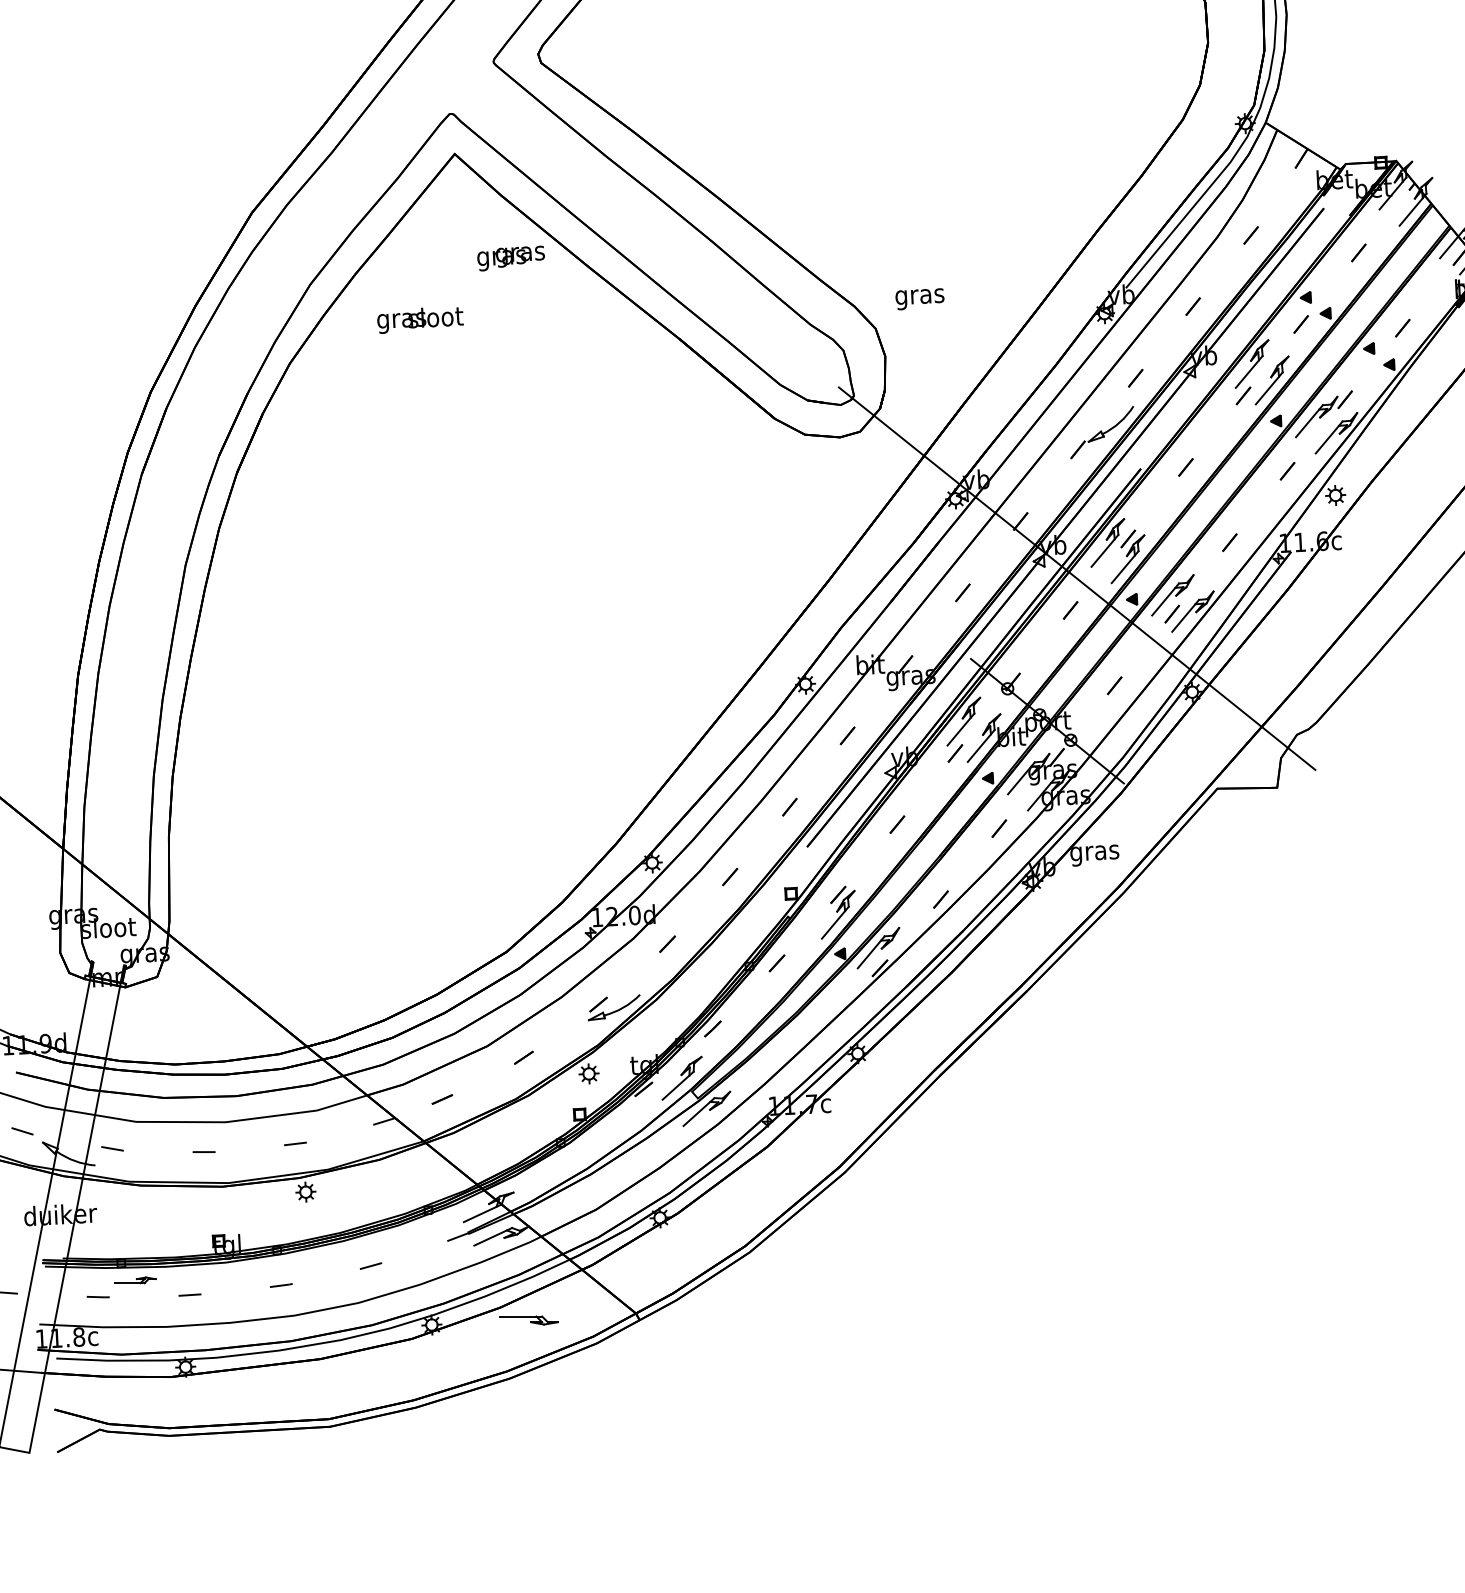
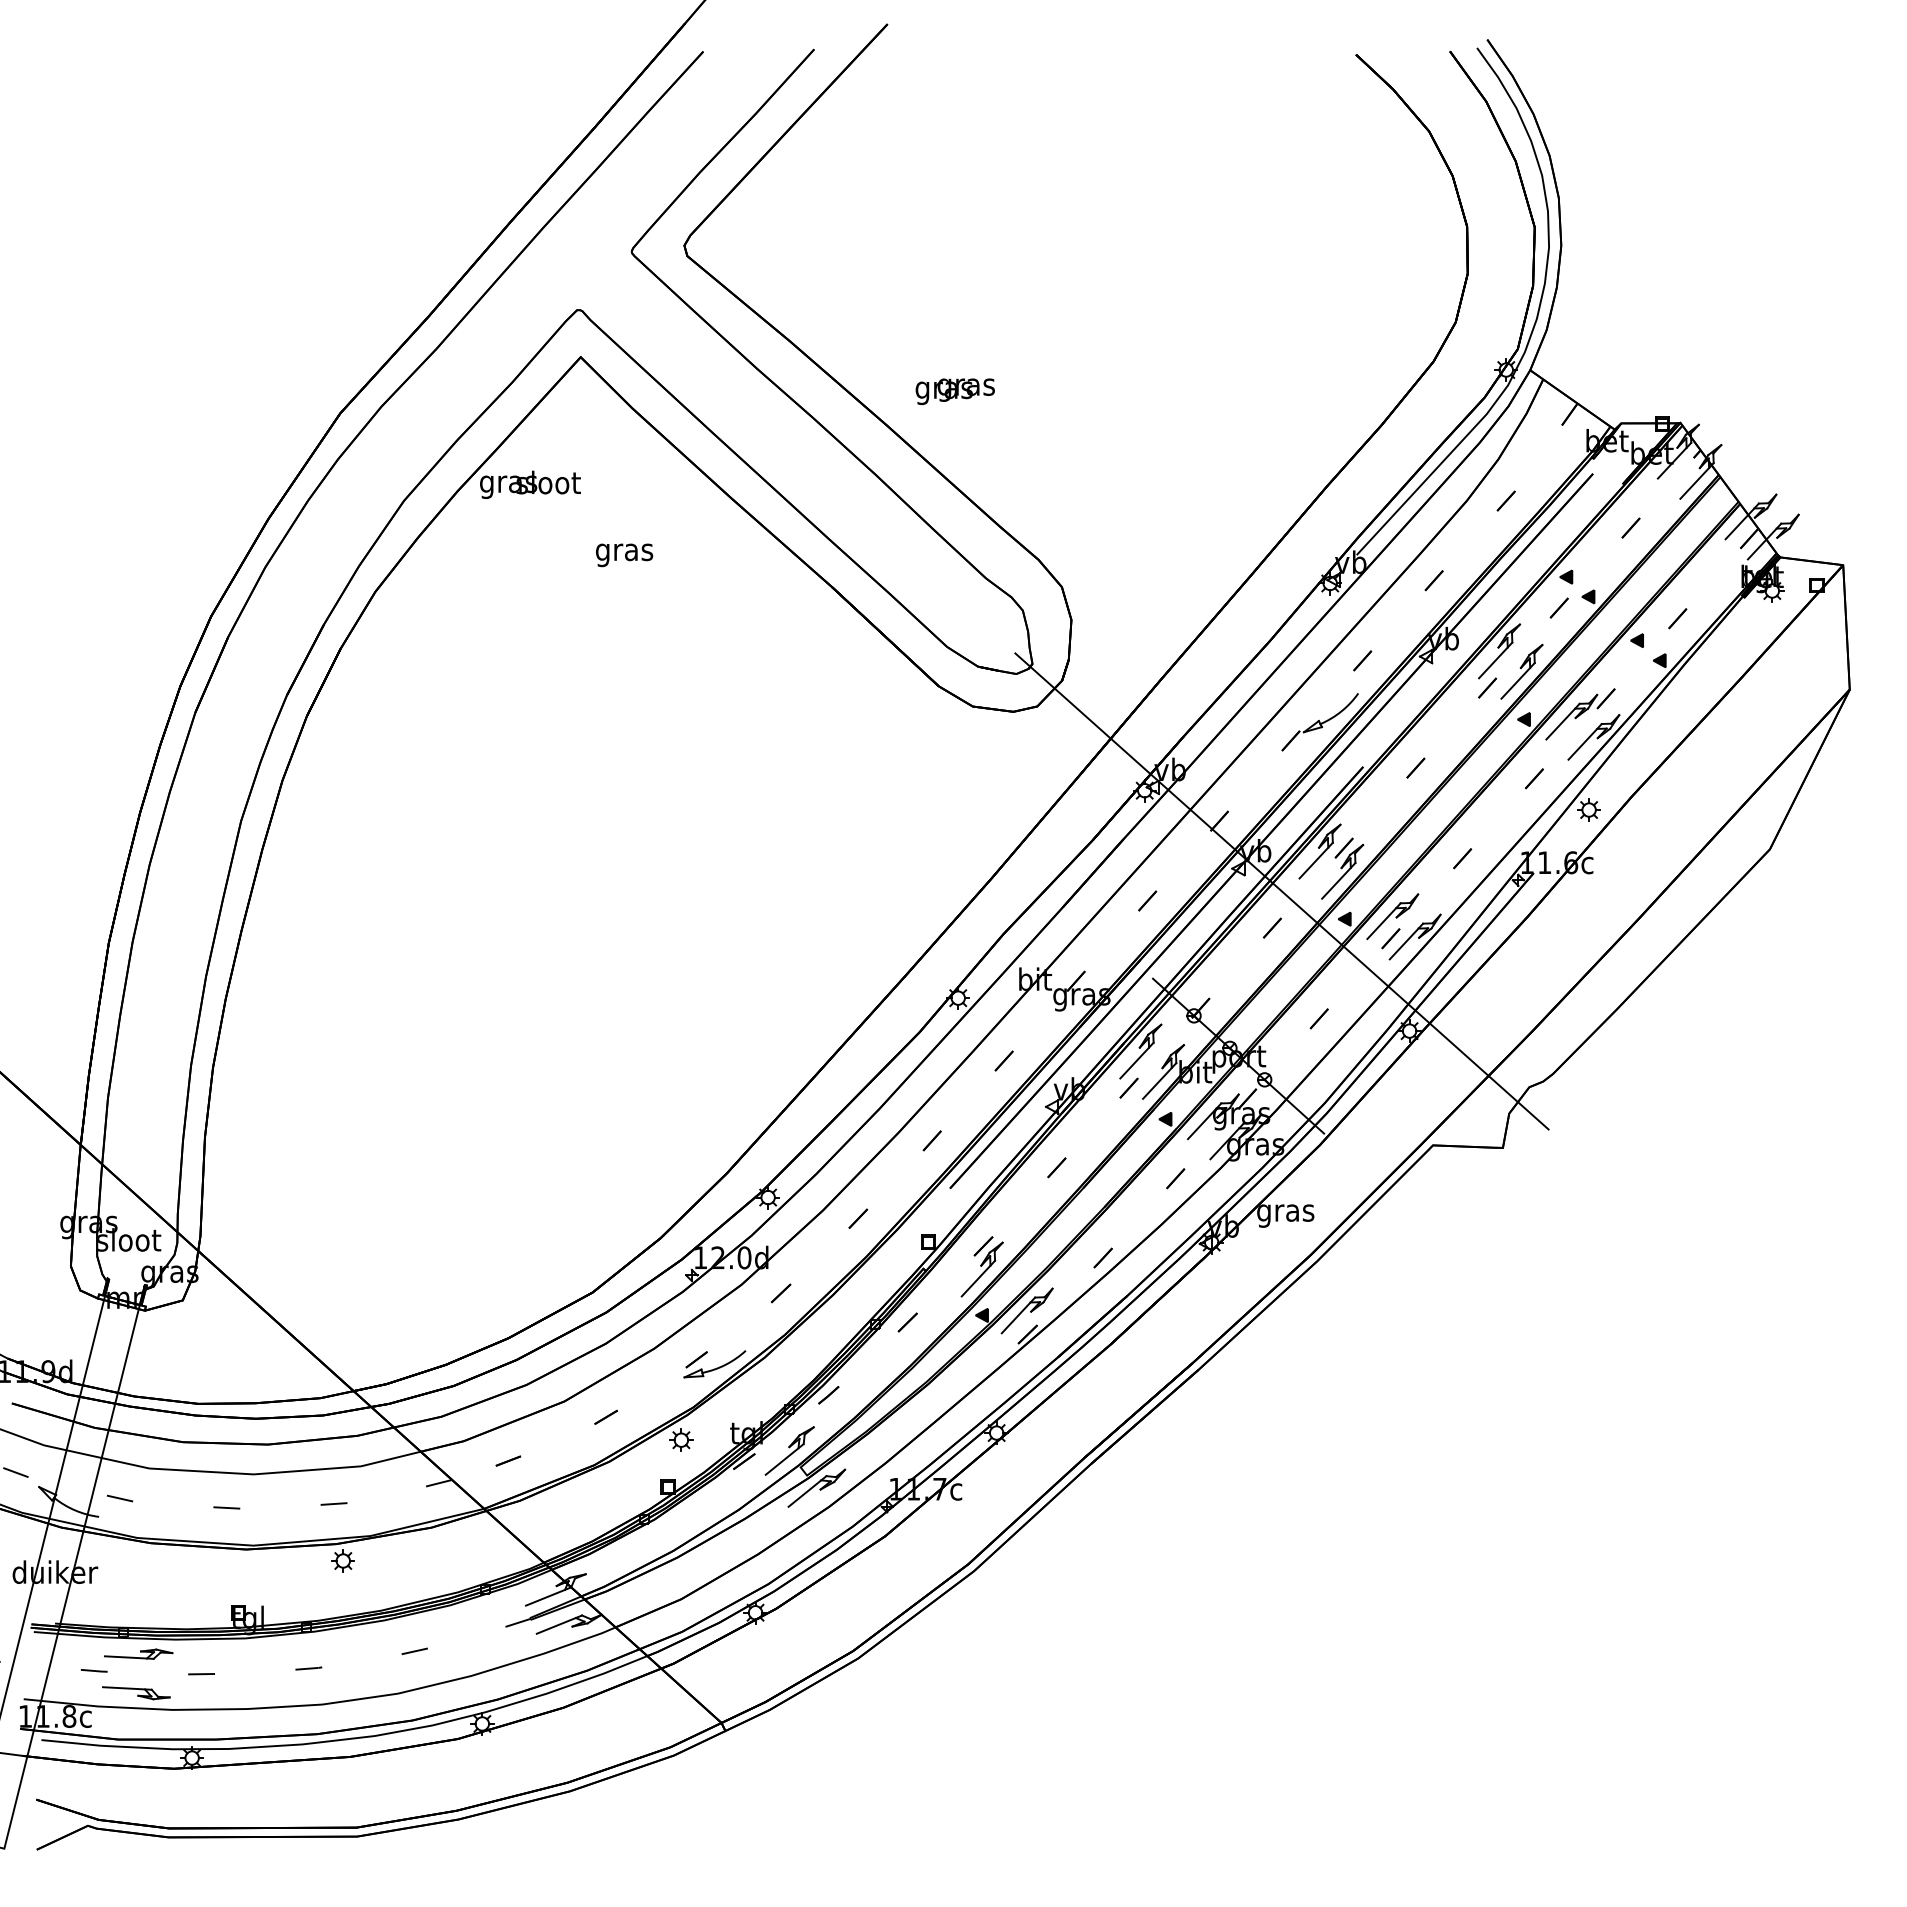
text: (510, 258) -> (954, 391), moved
text: (920, 299) -> (624, 555), moved
text: (420, 319) -> (530, 484), moved
part: (135, 1280) -> (138, 1653), size x1.43
part: (529, 1320) -> (136, 1693), moved

